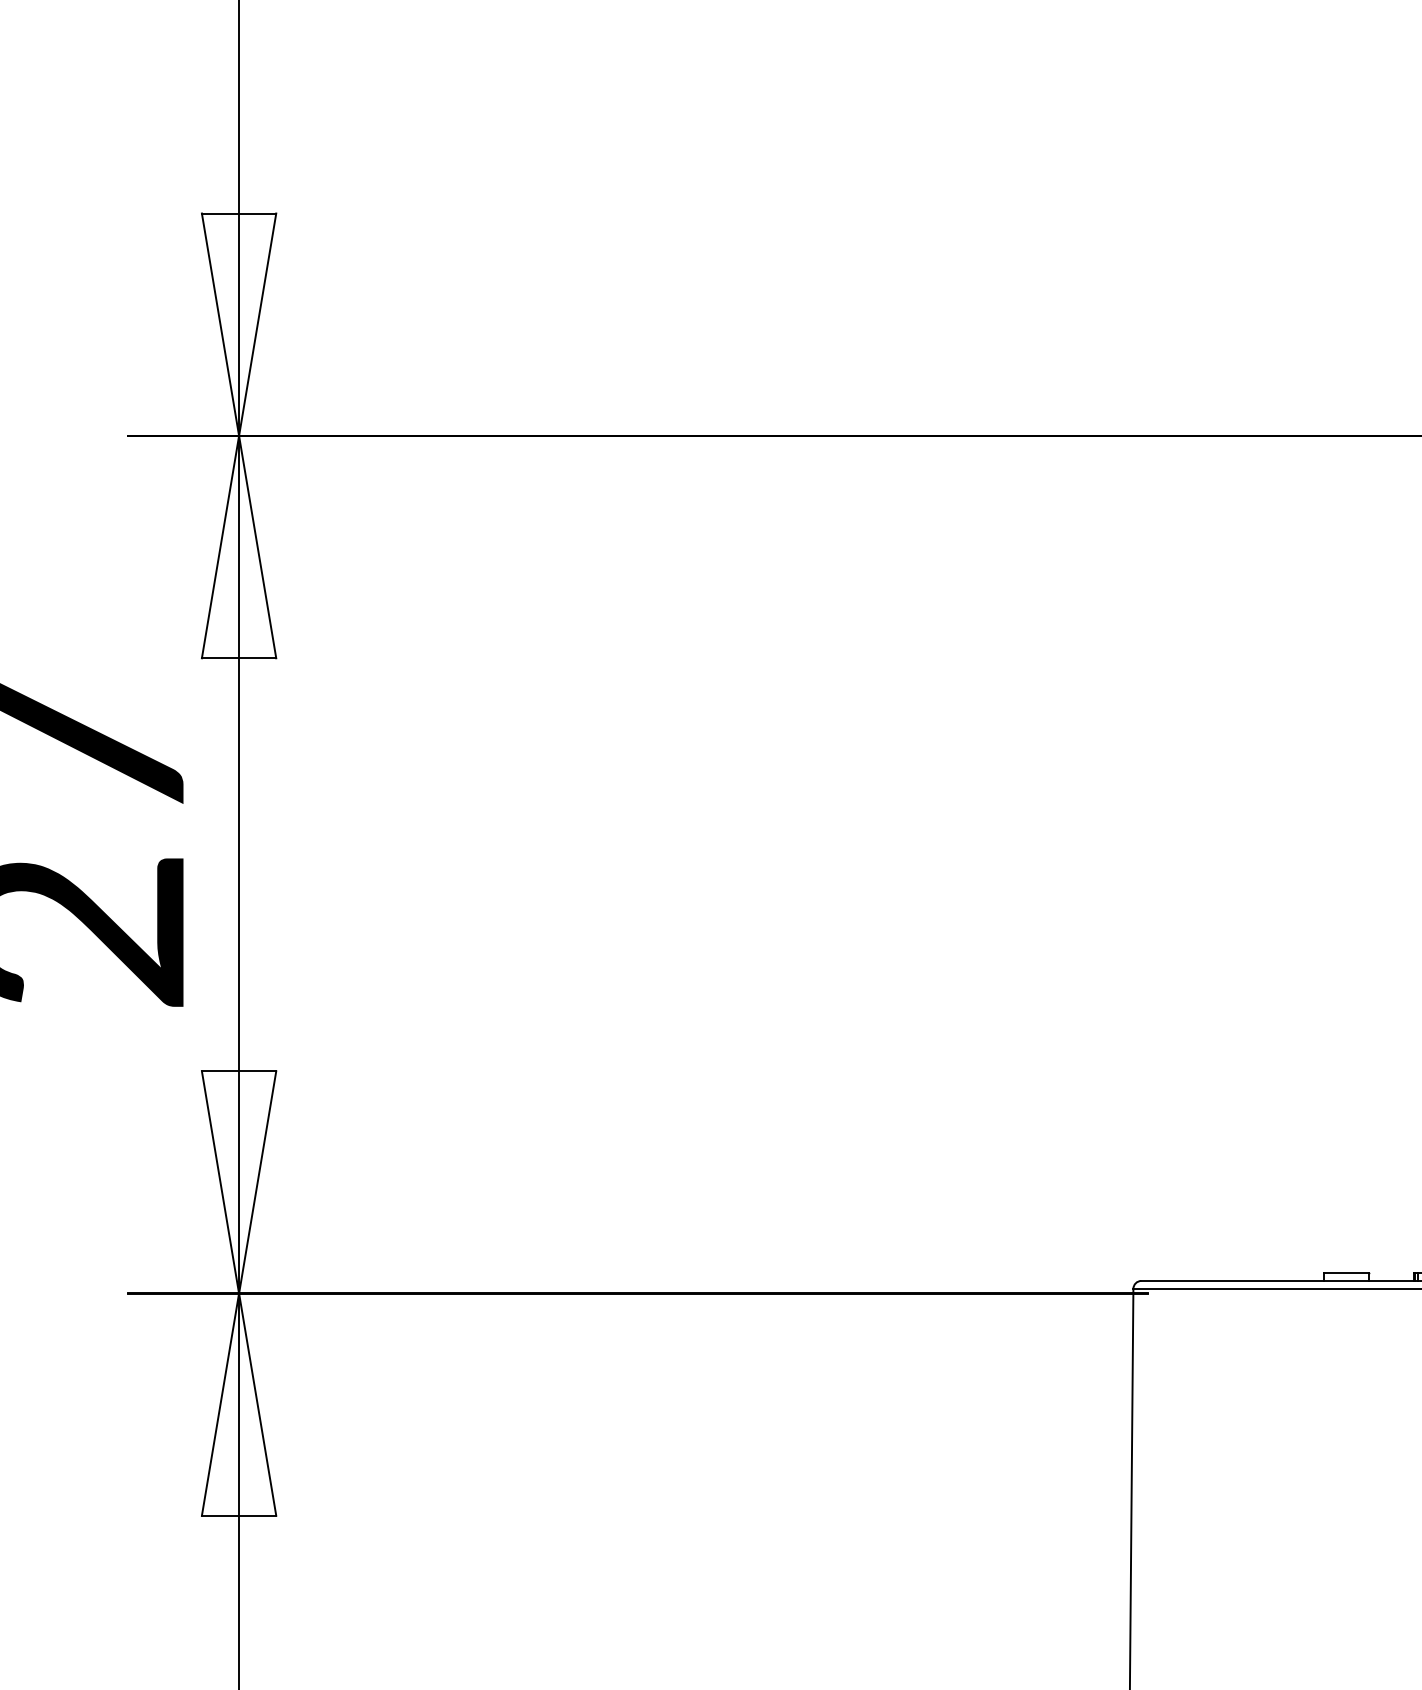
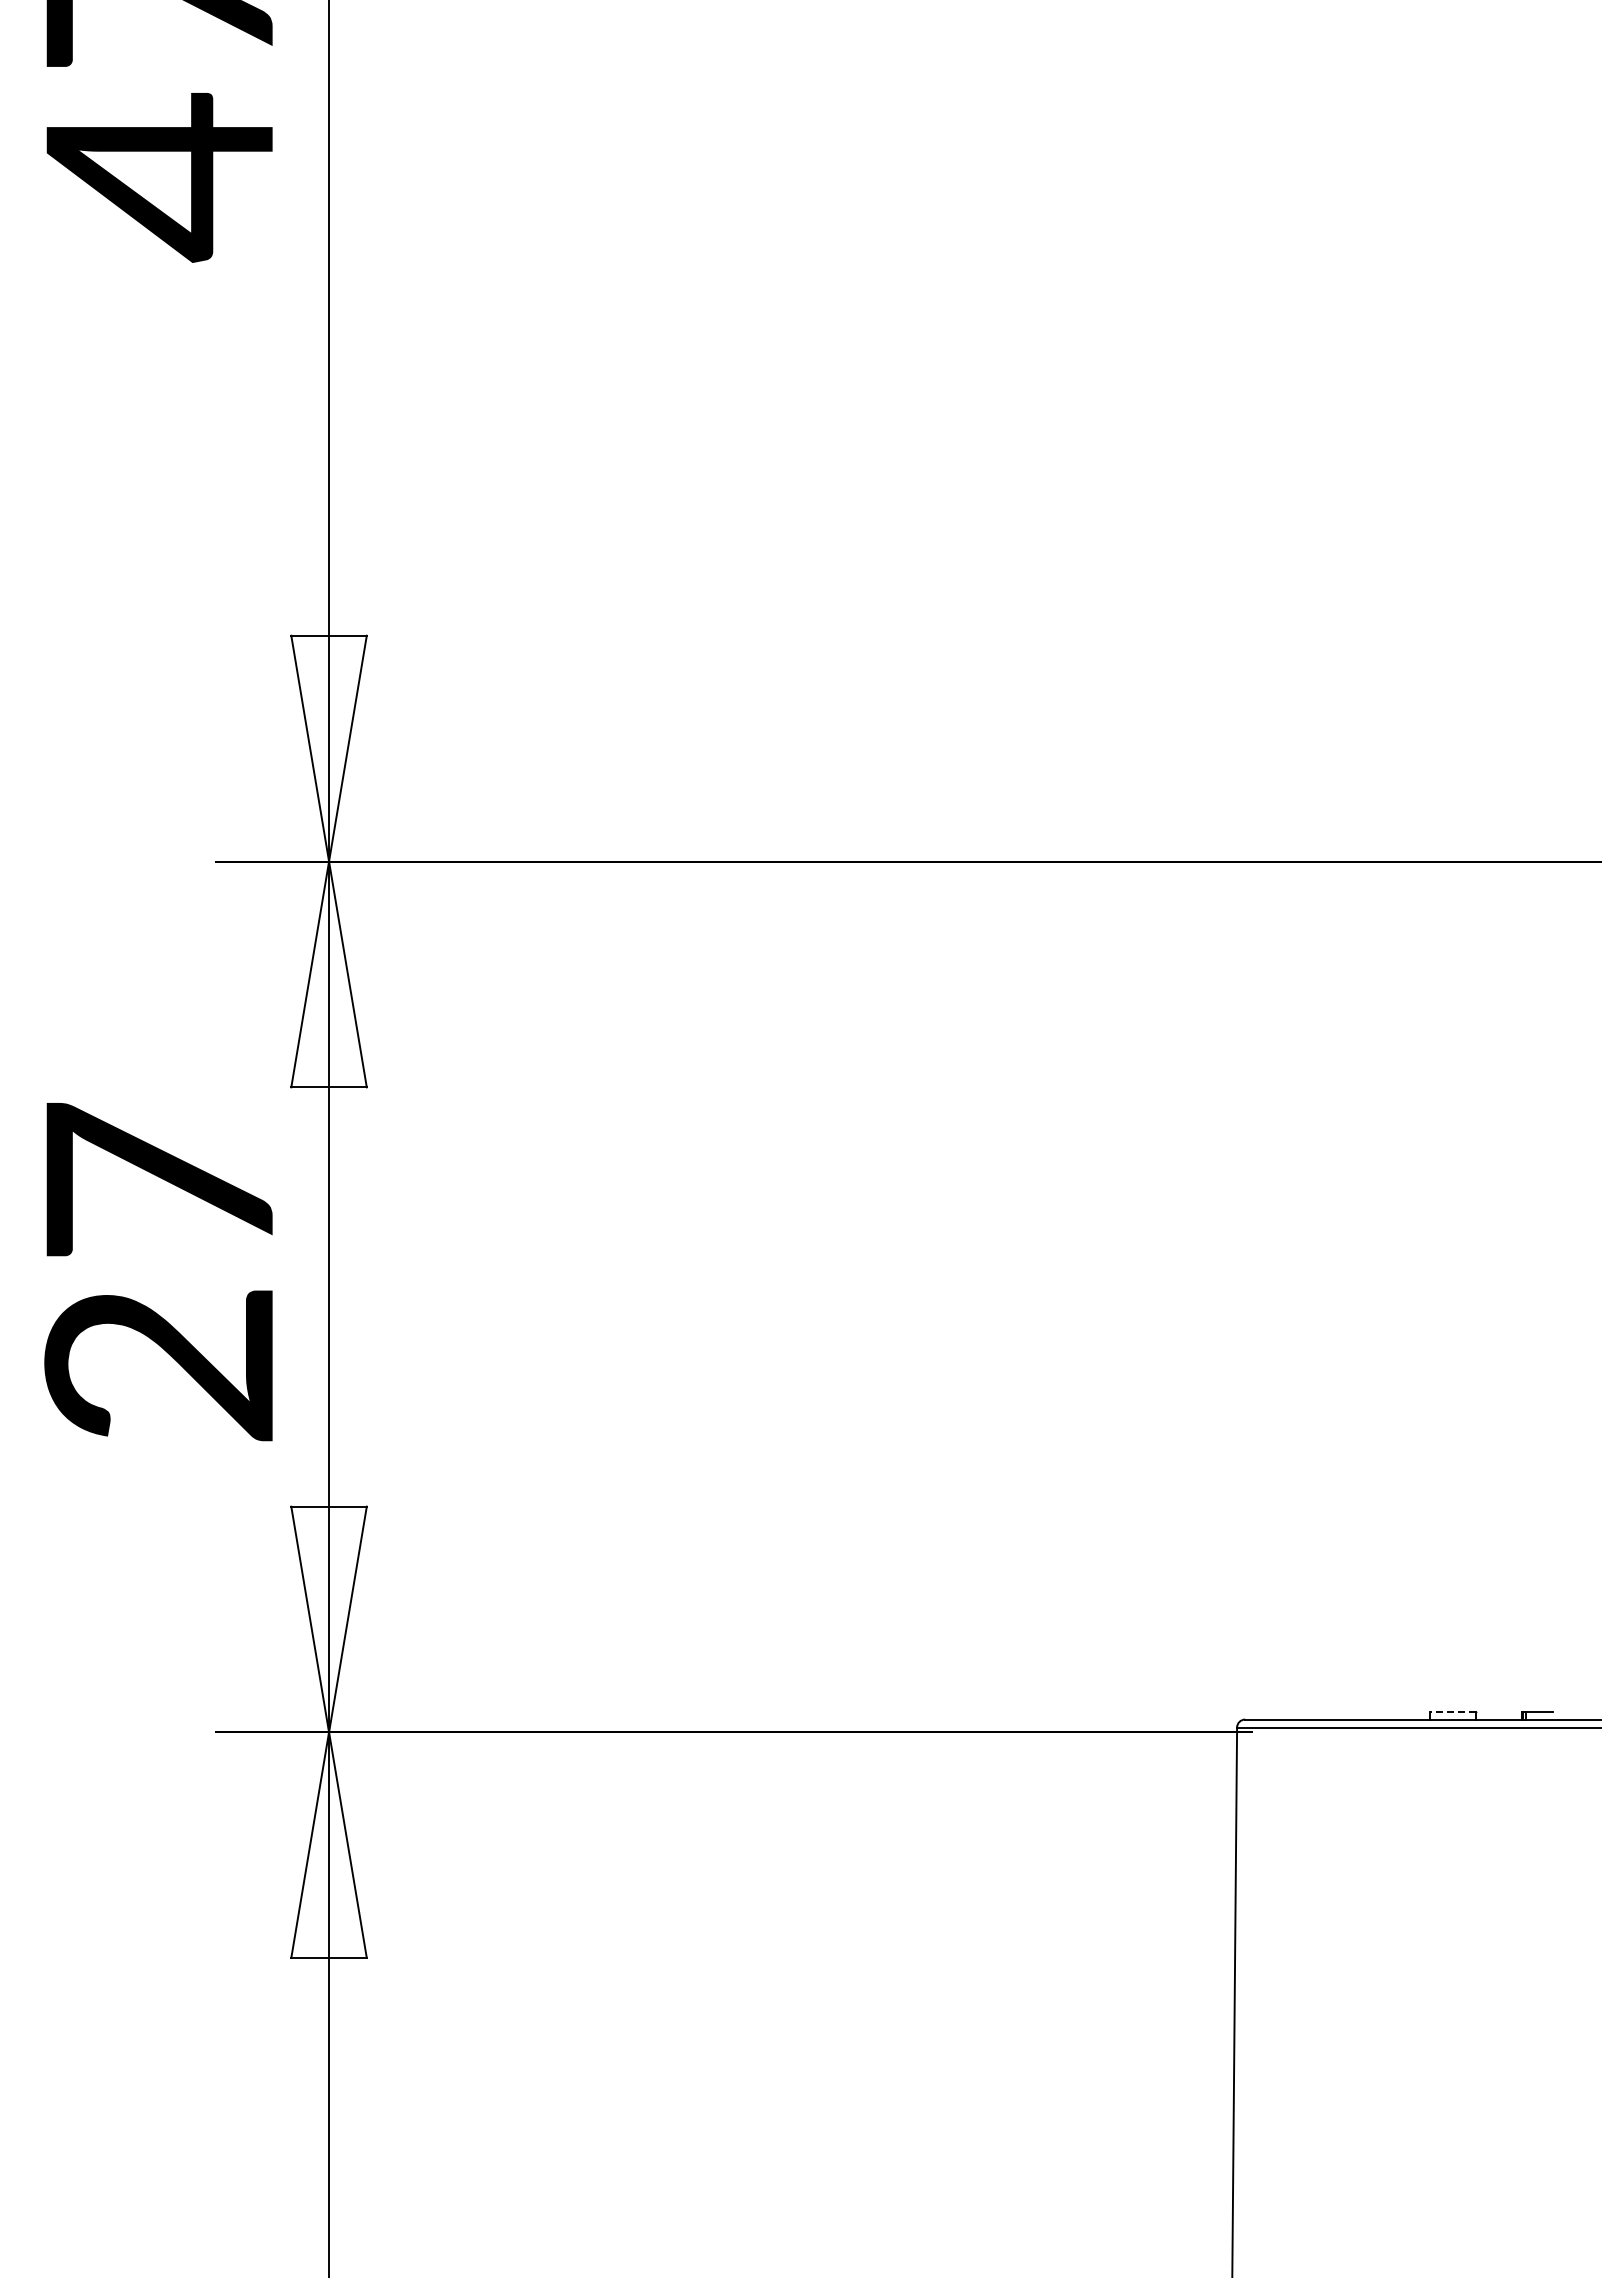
line: (1346, 1273) -> (1453, 1711), solid -> dashed

